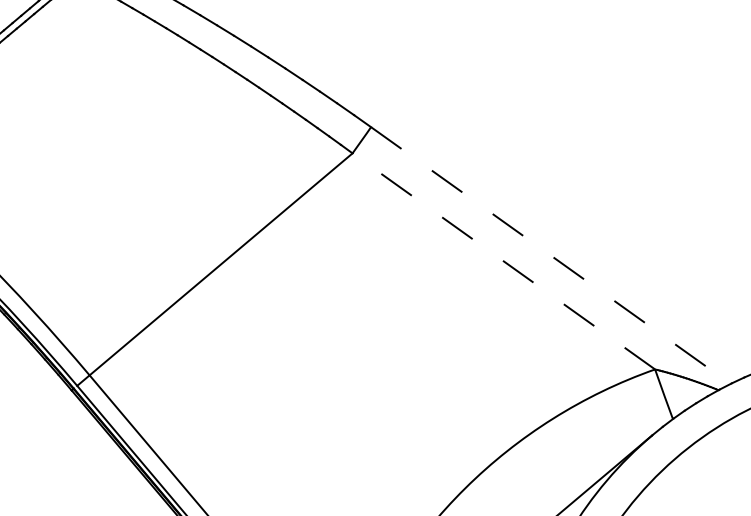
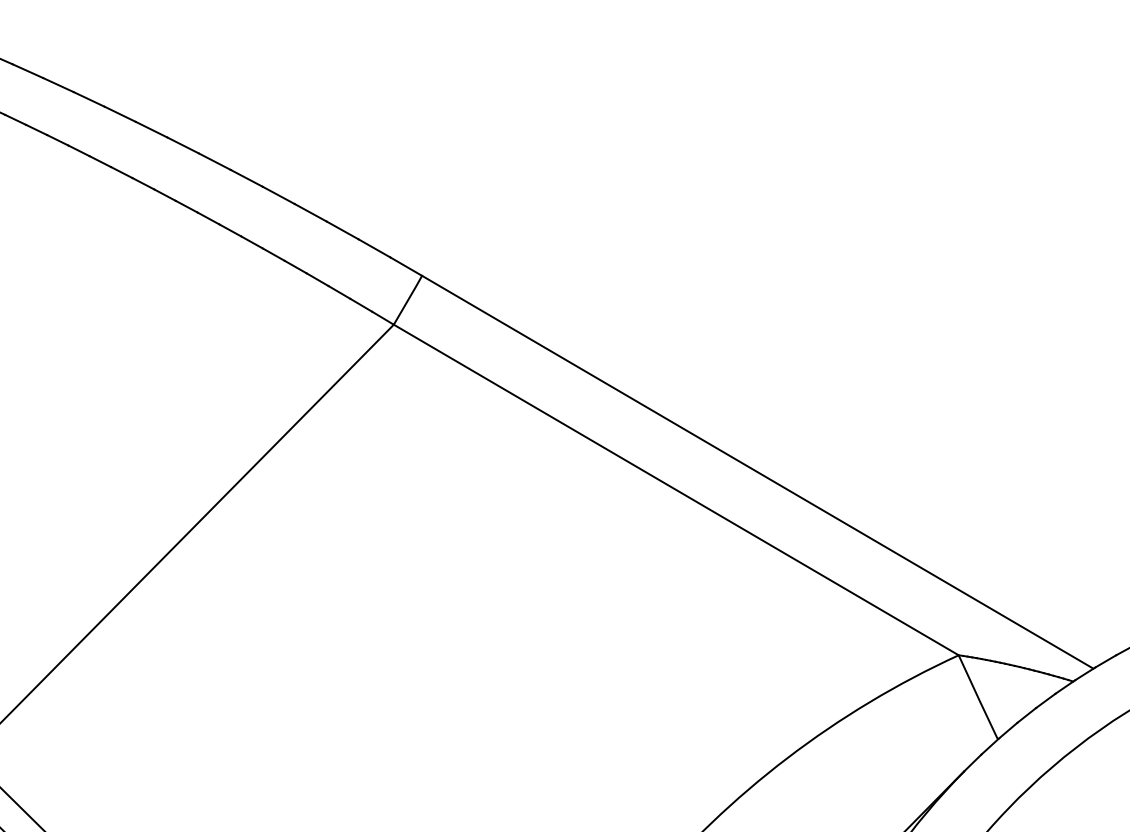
line: (550, 255) -> (757, 472), dashed -> solid
line: (503, 261) -> (675, 490), dashed -> solid

